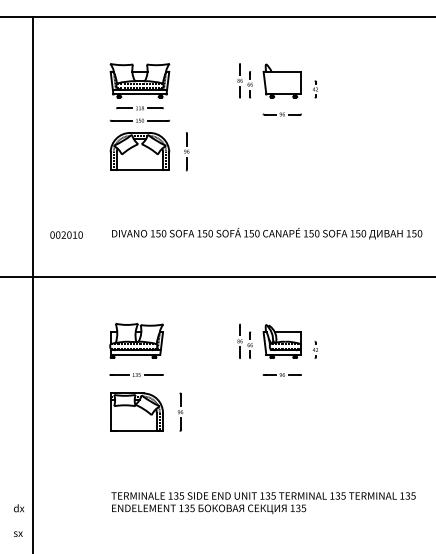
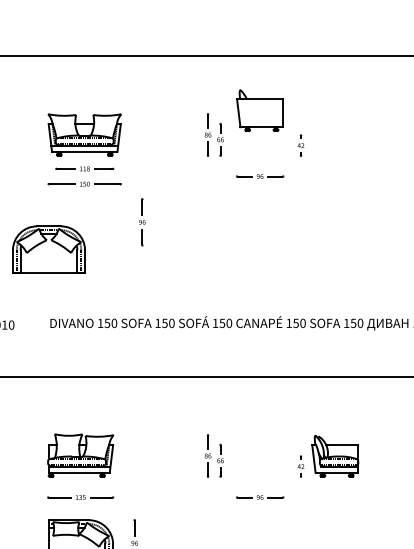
part: (281, 80) -> (259, 110), moved
part: (139, 151) -> (48, 249), moved
part: (281, 341) -> (334, 456), moved

